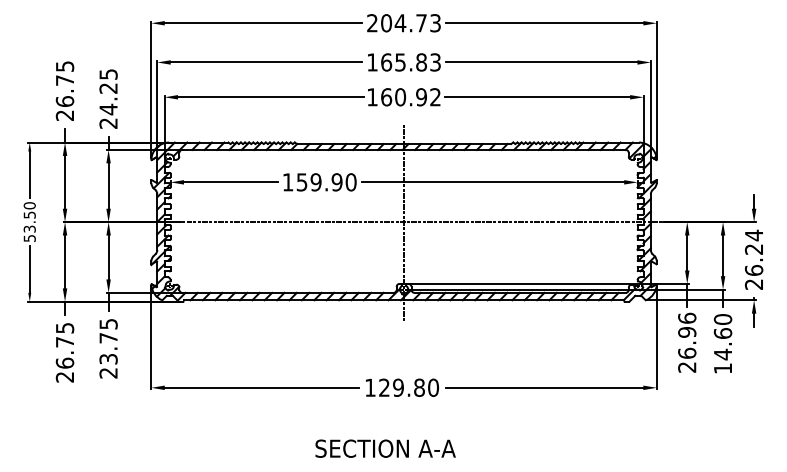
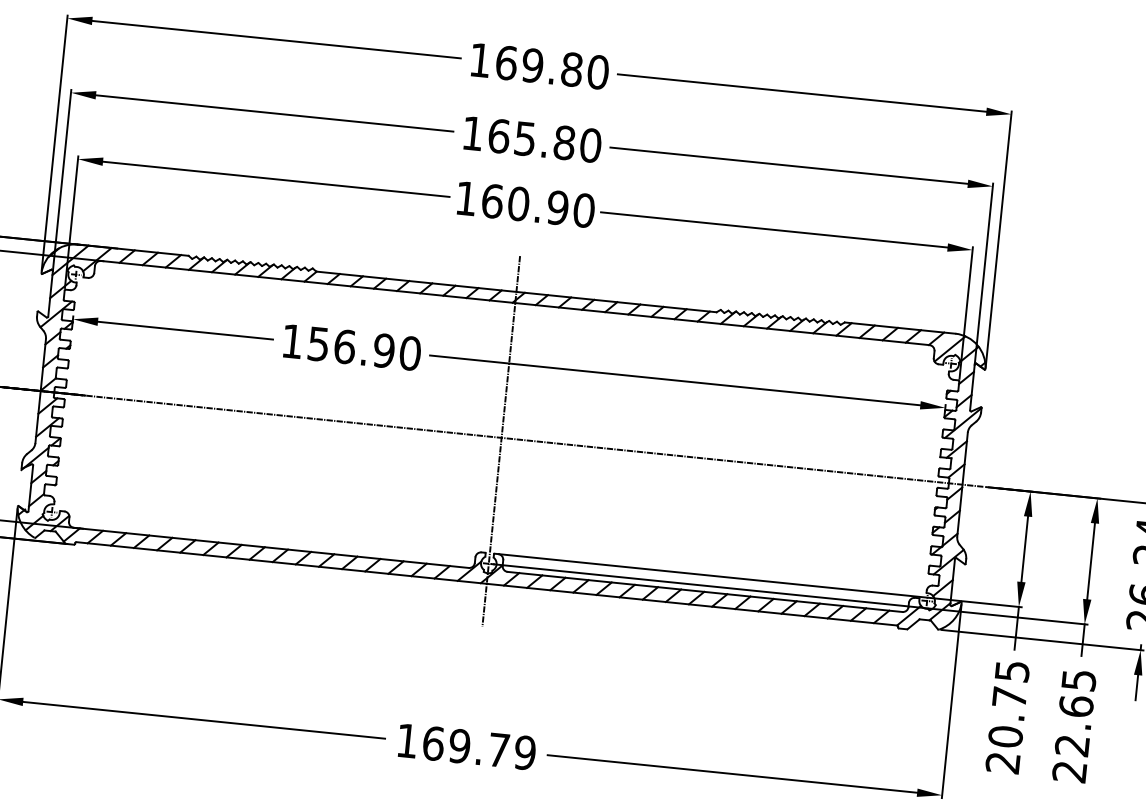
text: (404, 23) -> (540, 66), 204.73 -> 169.80
text: (435, 62) -> (590, 145), 165.83 -> 165.80
text: (435, 97) -> (583, 210), 160.92 -> 160.90
text: (315, 182) -> (343, 346), 159.90 -> 156.90
text: (687, 335) -> (1009, 703), 26.96 -> 20.75
text: (722, 343) -> (1073, 724), 14.60 -> 22.65
text: (408, 387) -> (478, 747), 129.80 -> 169.79

